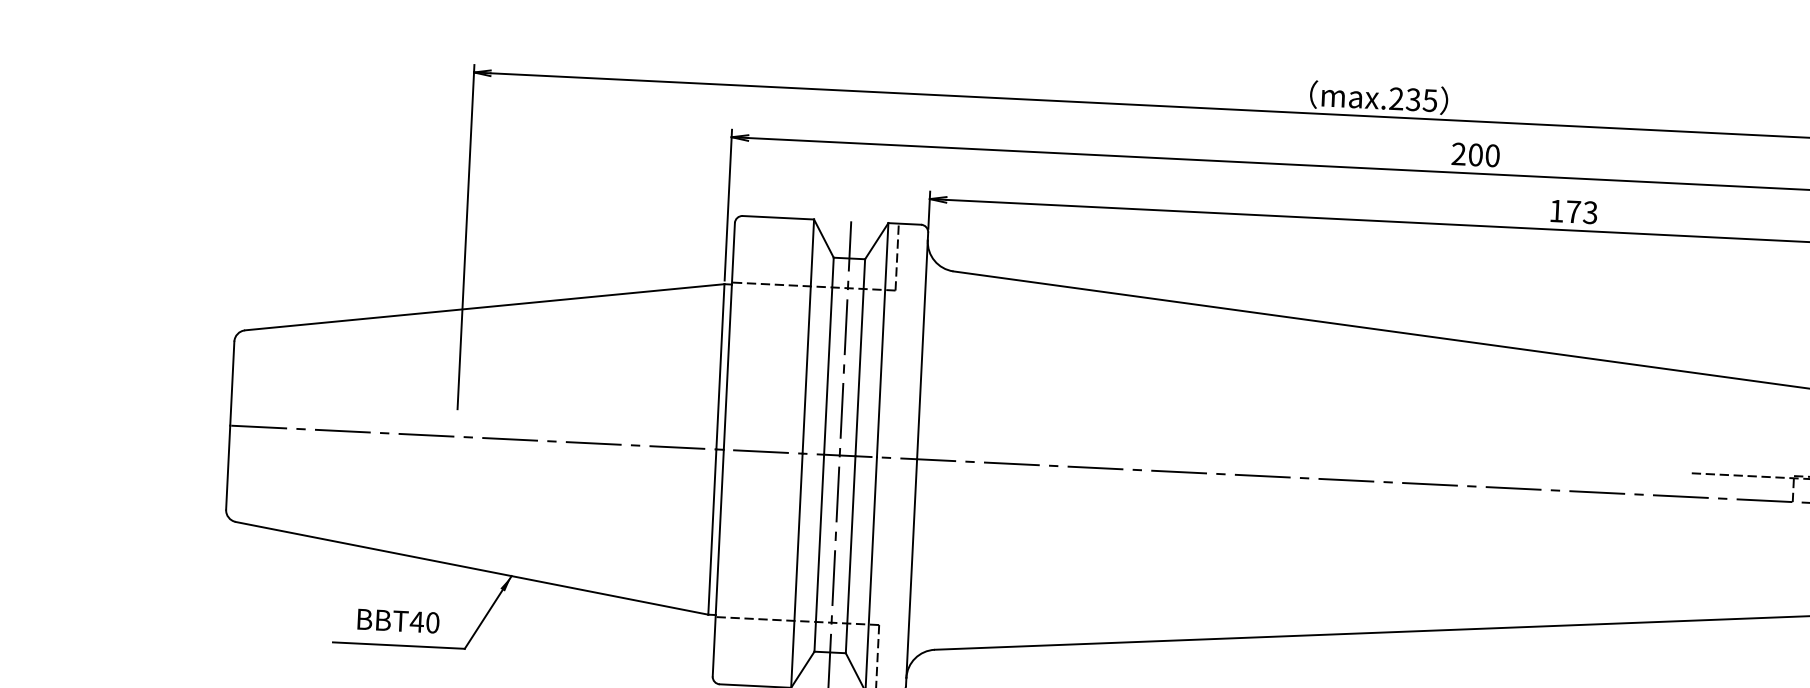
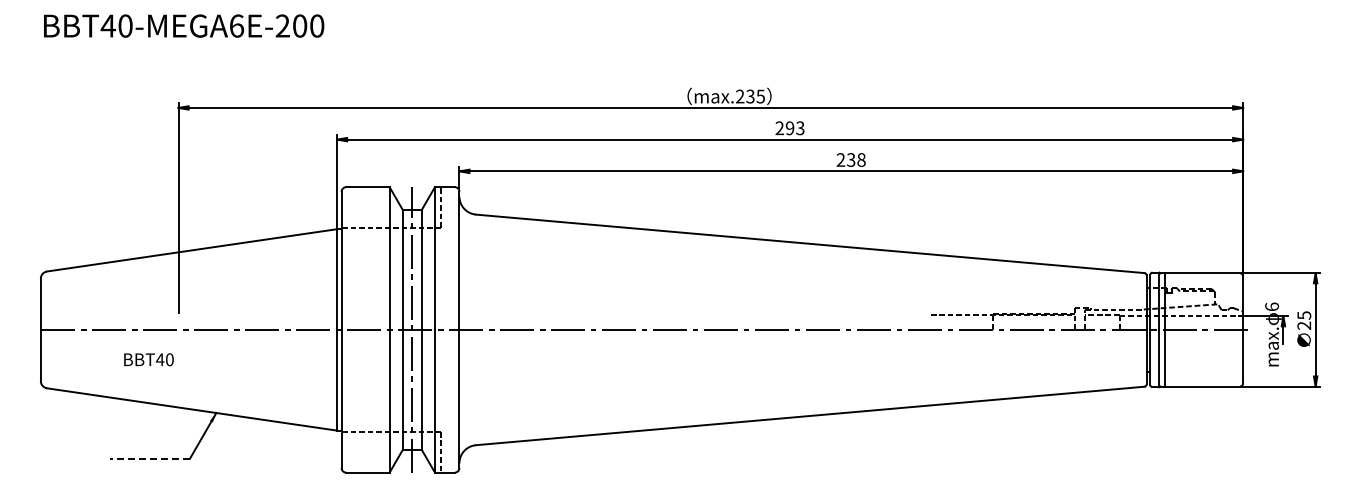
text: (1483, 155) -> (794, 128), 200 -> 293
text: (1572, 211) -> (850, 159), 173 -> 238
text: (397, 620) -> (148, 359), moved
line: (398, 645) -> (149, 458), solid -> dashed

